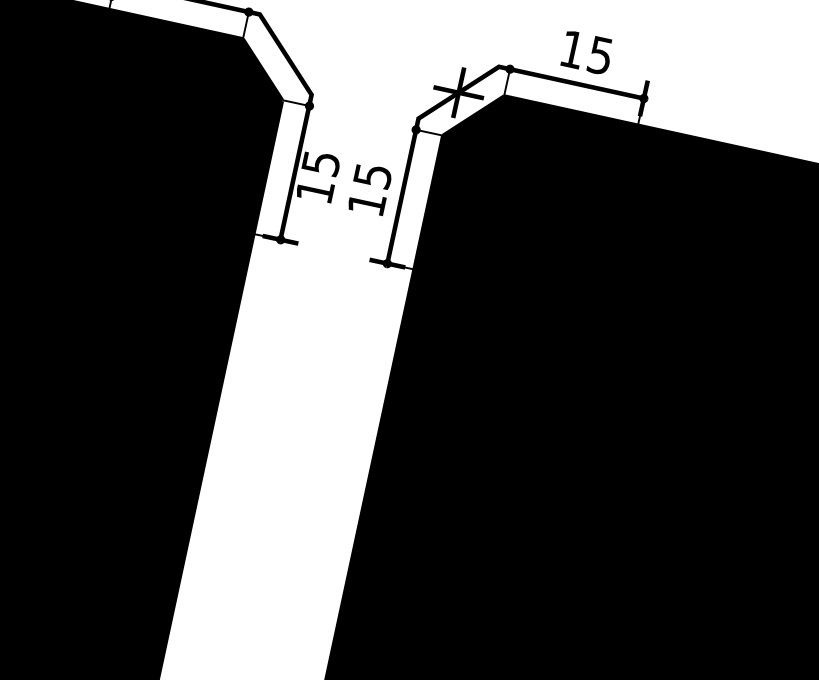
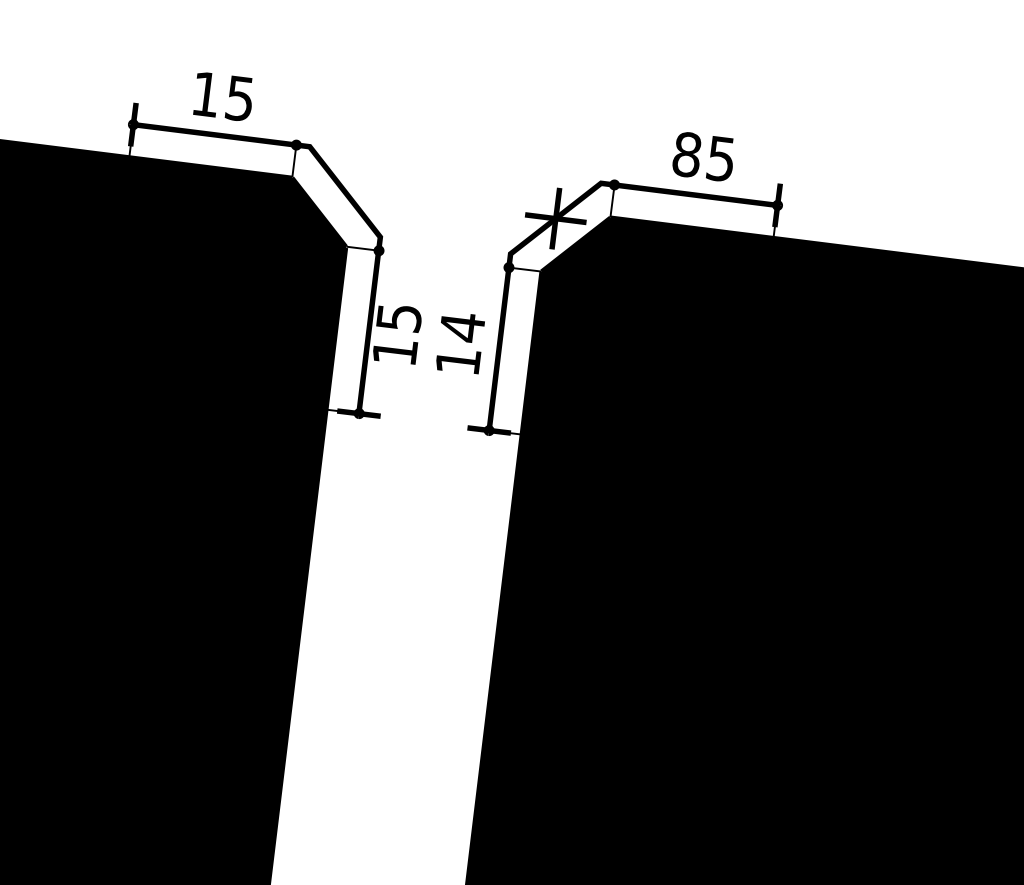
text: (572, 49) -> (686, 154), 15 -> 85
text: (372, 176) -> (461, 328), 15 -> 14

